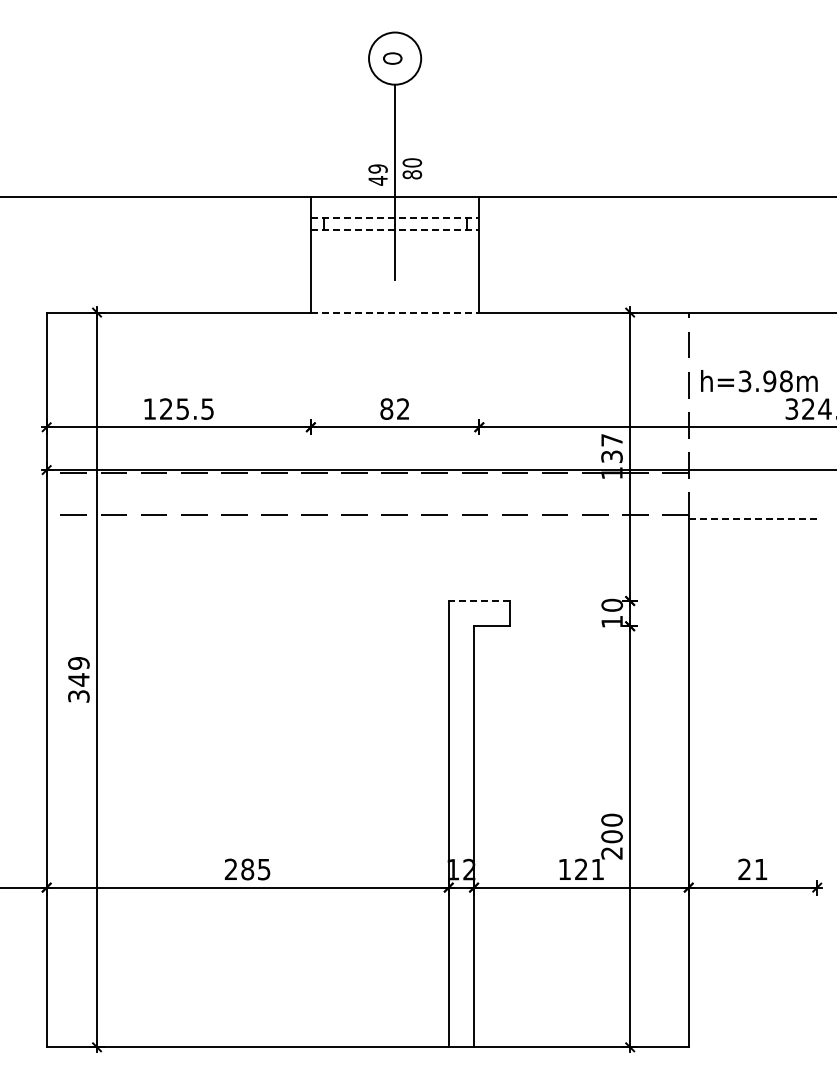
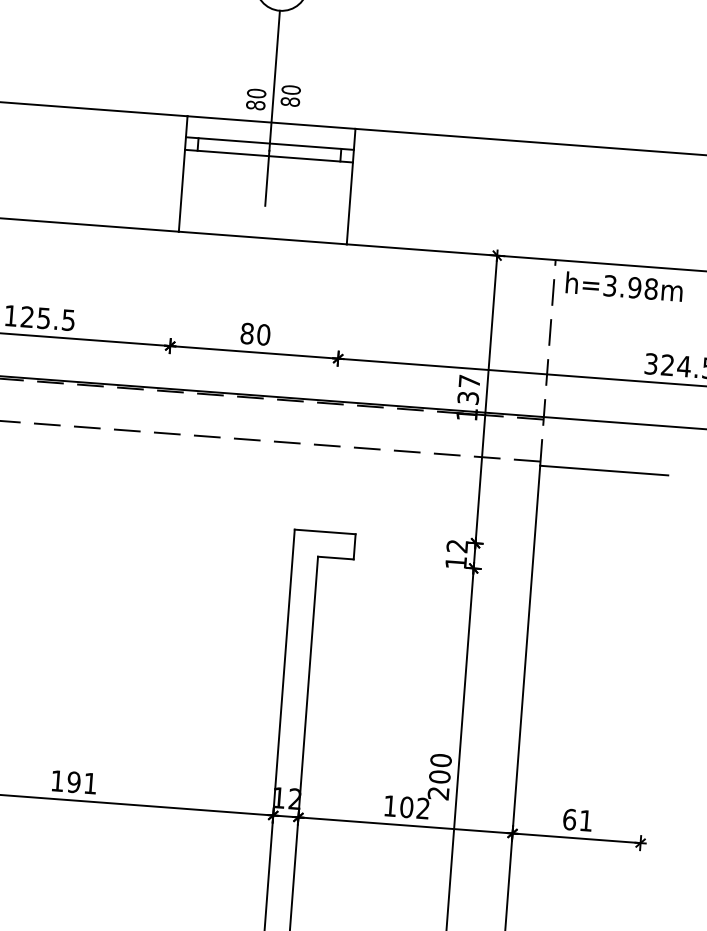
text: (377, 174) -> (255, 99), 49 -> 80
line: (395, 217) -> (270, 143), dashed -> solid
line: (395, 230) -> (269, 156), dashed -> solid
line: (395, 312) -> (263, 237), dashed -> solid
text: (759, 381) -> (624, 287), moved
text: (402, 408) -> (263, 334), 82 -> 80
line: (753, 518) -> (604, 470), dashed -> solid
line: (479, 601) -> (325, 532), dashed -> solid
text: (612, 604) -> (457, 545), 10 -> 12
text: (247, 869) -> (73, 782), 285 -> 191
text: (588, 869) -> (413, 807), 121 -> 102
text: (744, 869) -> (569, 819), 21 -> 61

